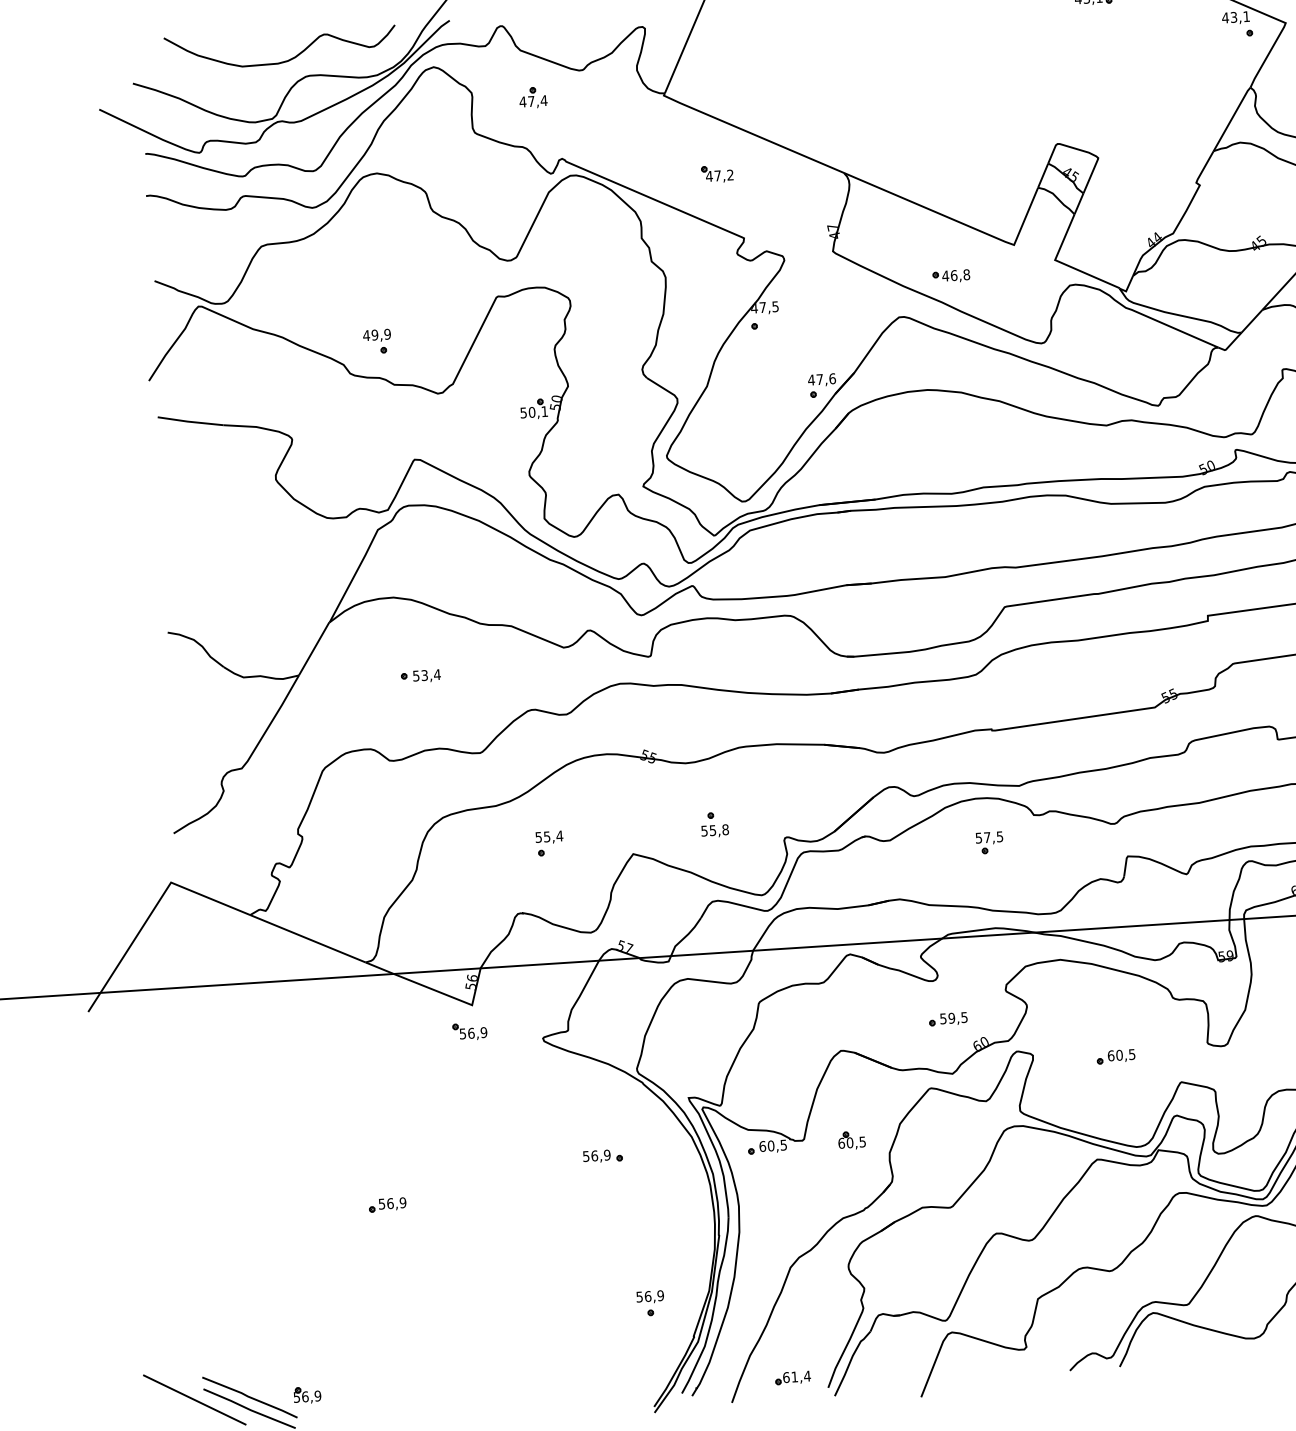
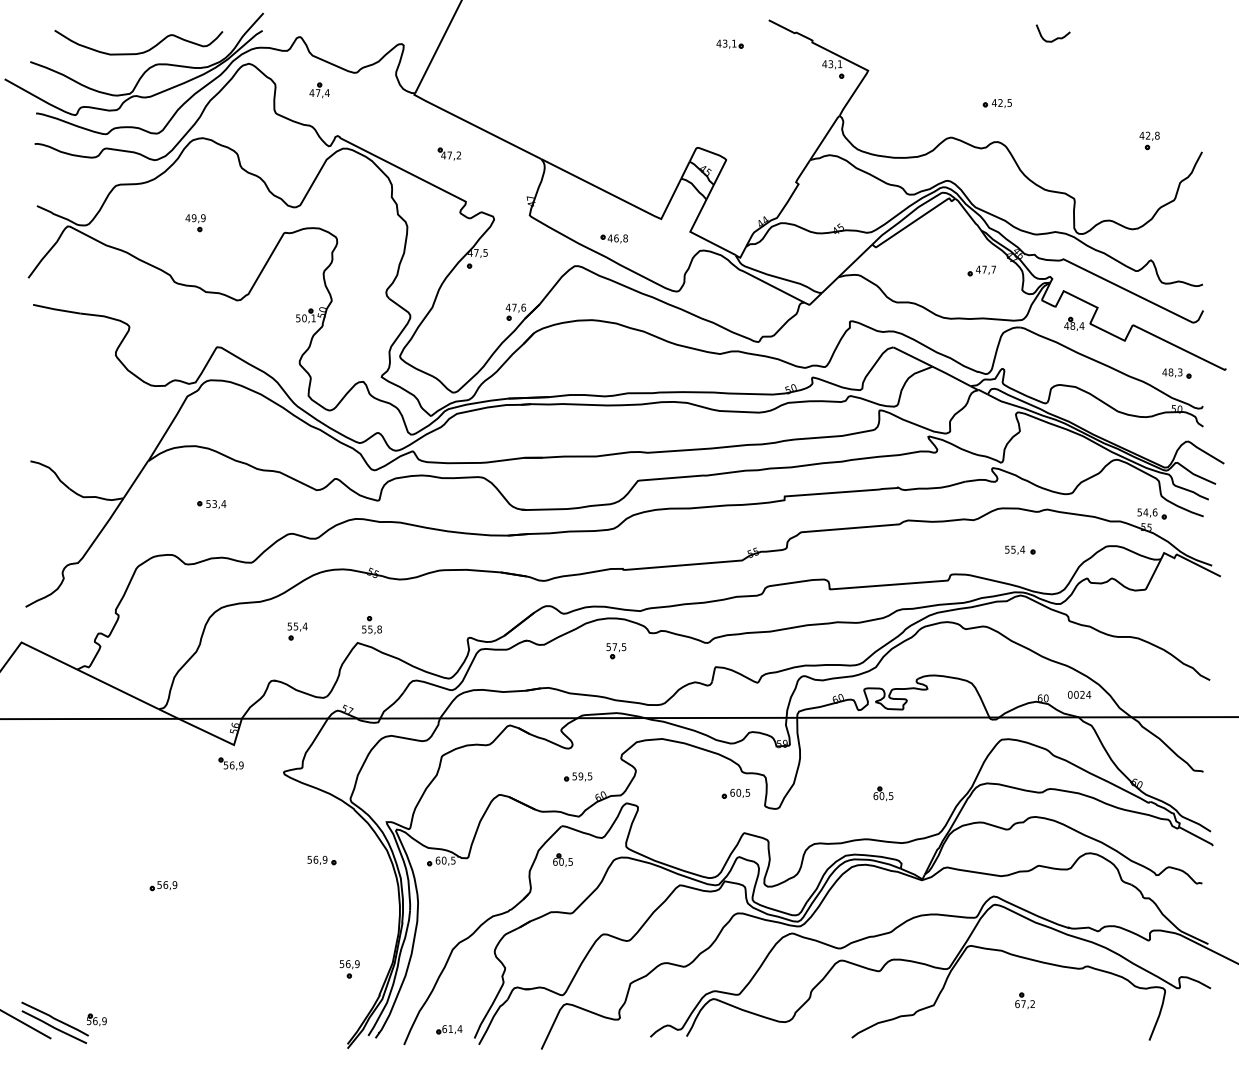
part: (377, 342) -> (195, 223), moved
part: (714, 824) -> (371, 625), moved
part: (1115, 1056) -> (735, 793), moved
part: (851, 1139) -> (562, 859), moved

